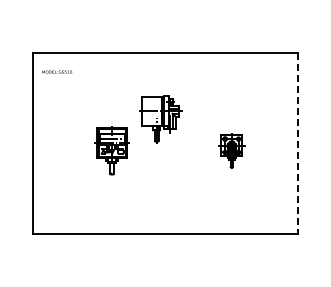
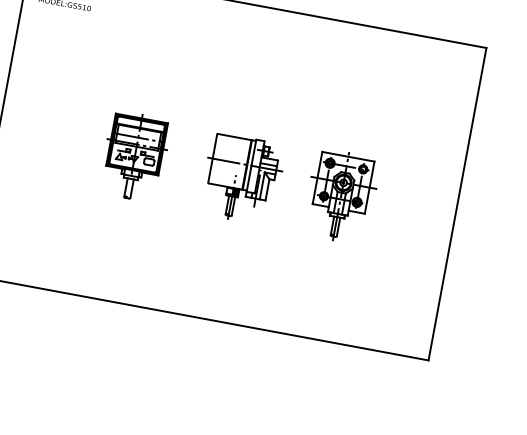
part: (160, 119) -> (242, 178), moved
line: (297, 143) -> (456, 204), dashed -> solid
part: (231, 151) -> (340, 196), size x1.43

